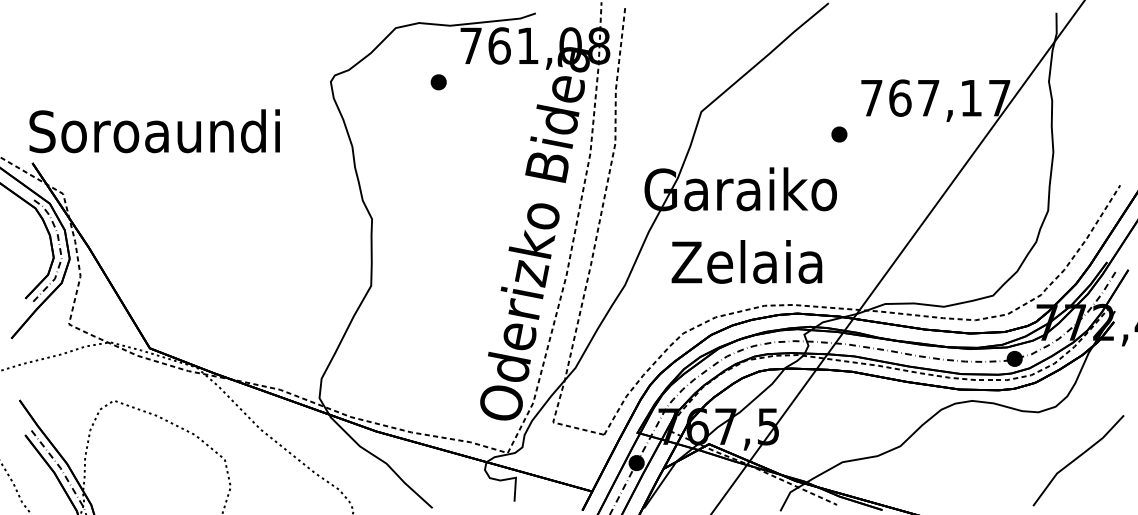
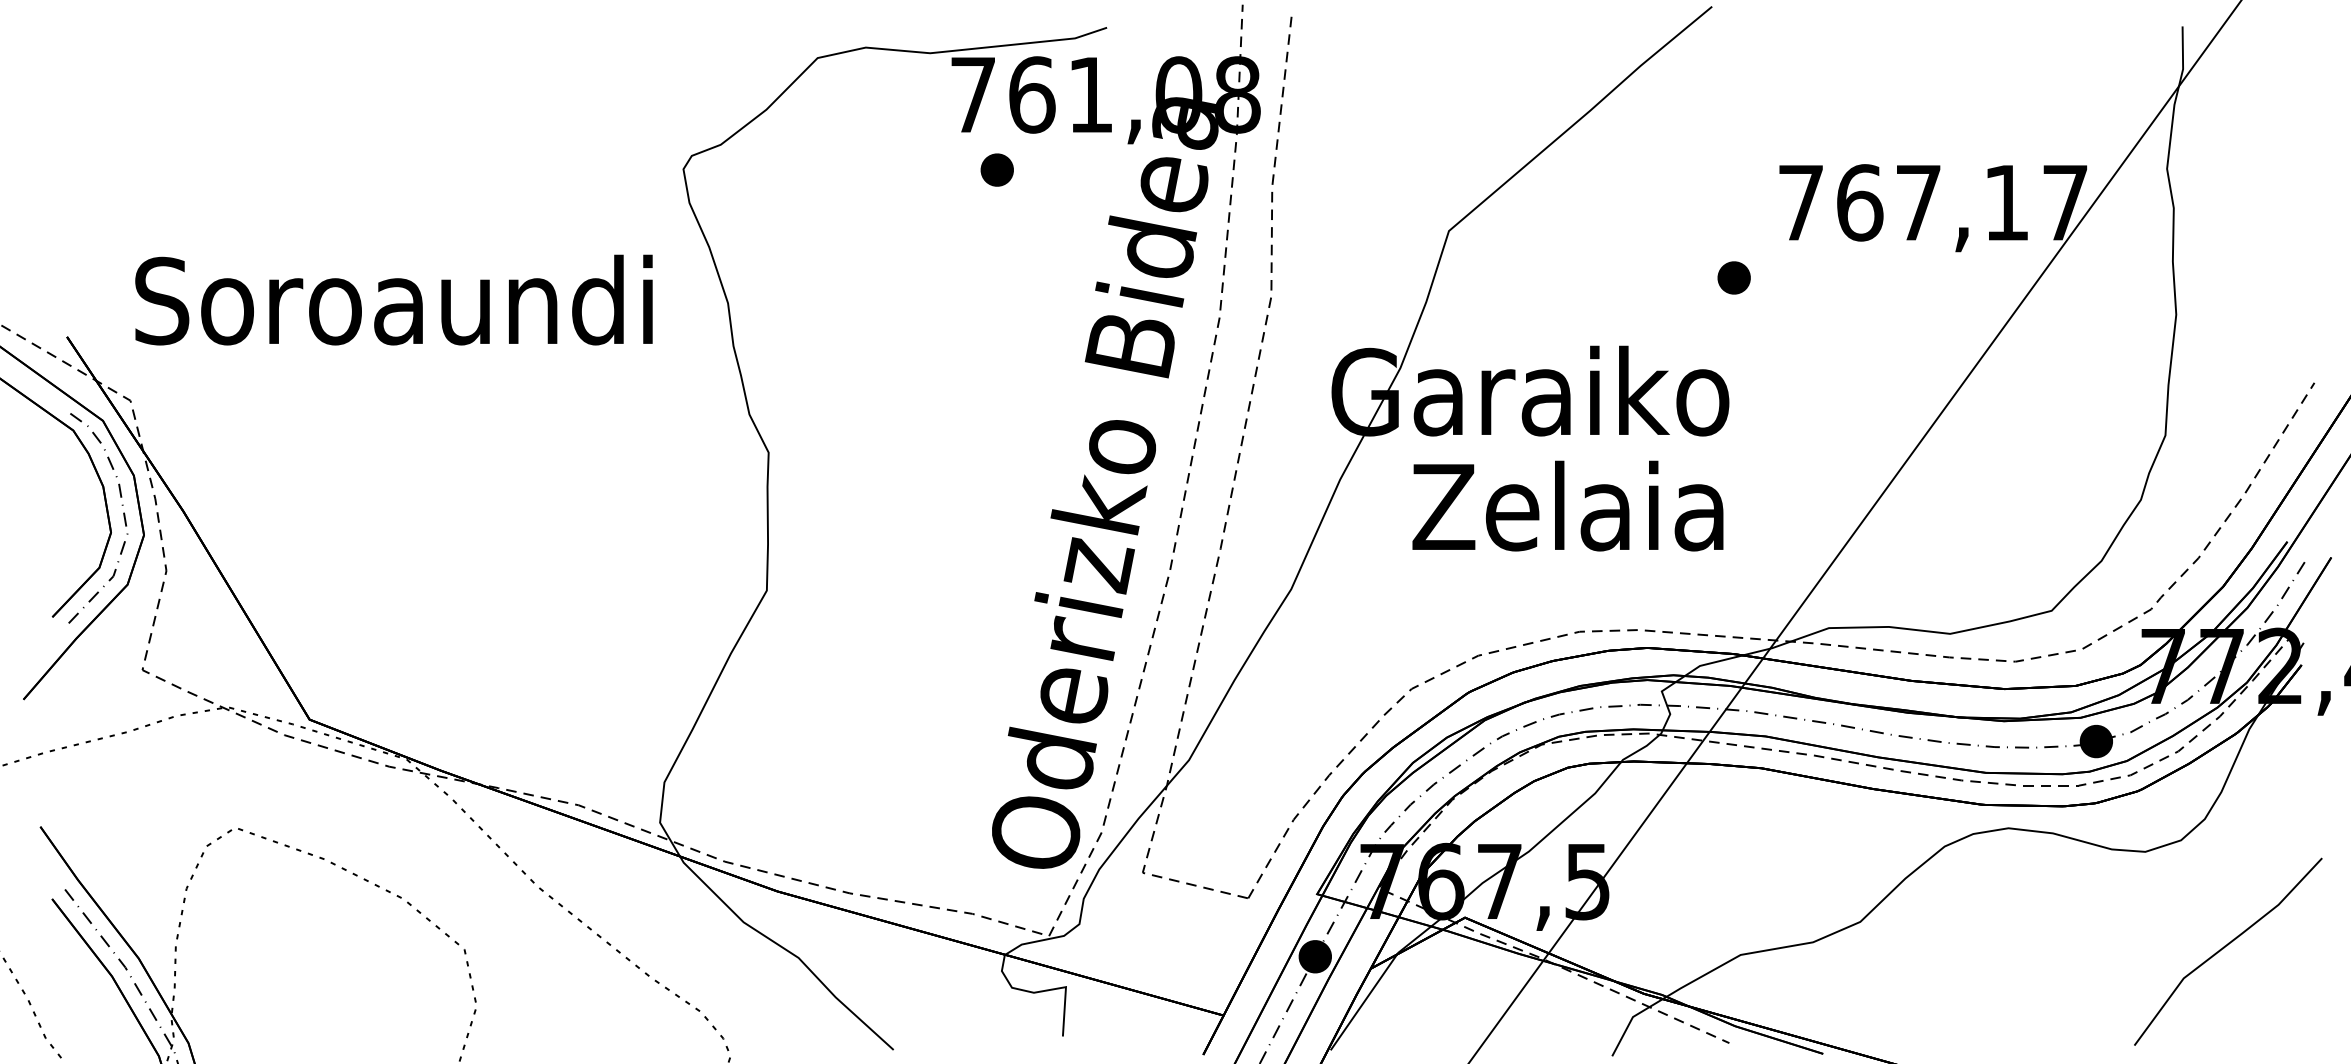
part: (438, 82) -> (996, 170), moved
text: (154, 131) -> (393, 300), moved
text: (746, 261) -> (1567, 505), moved

